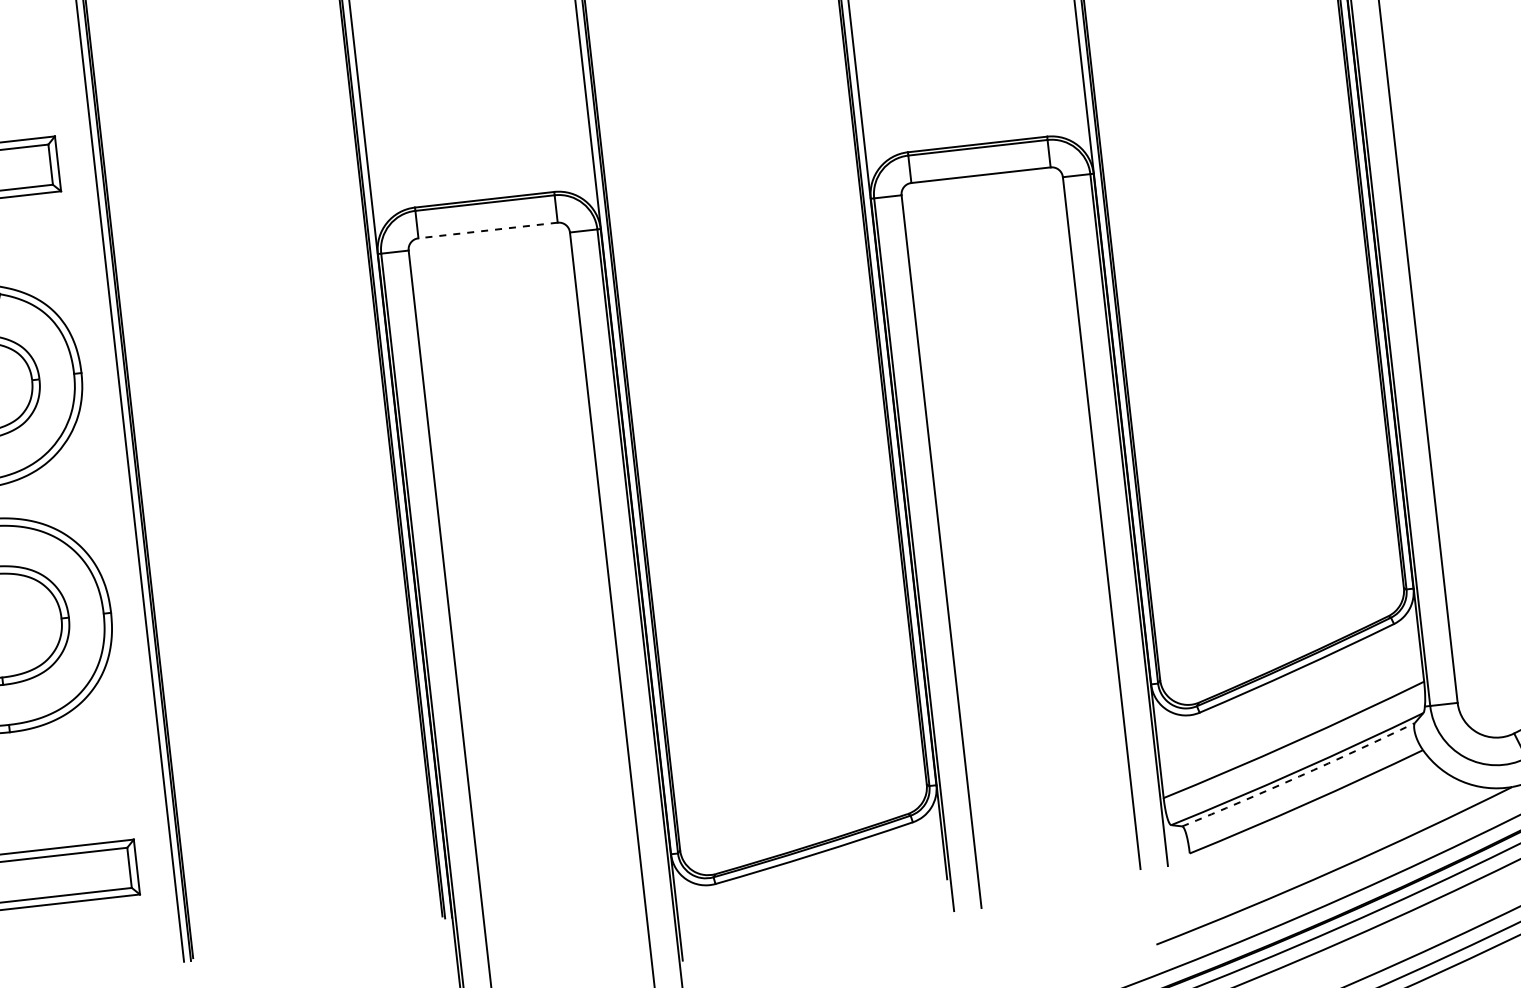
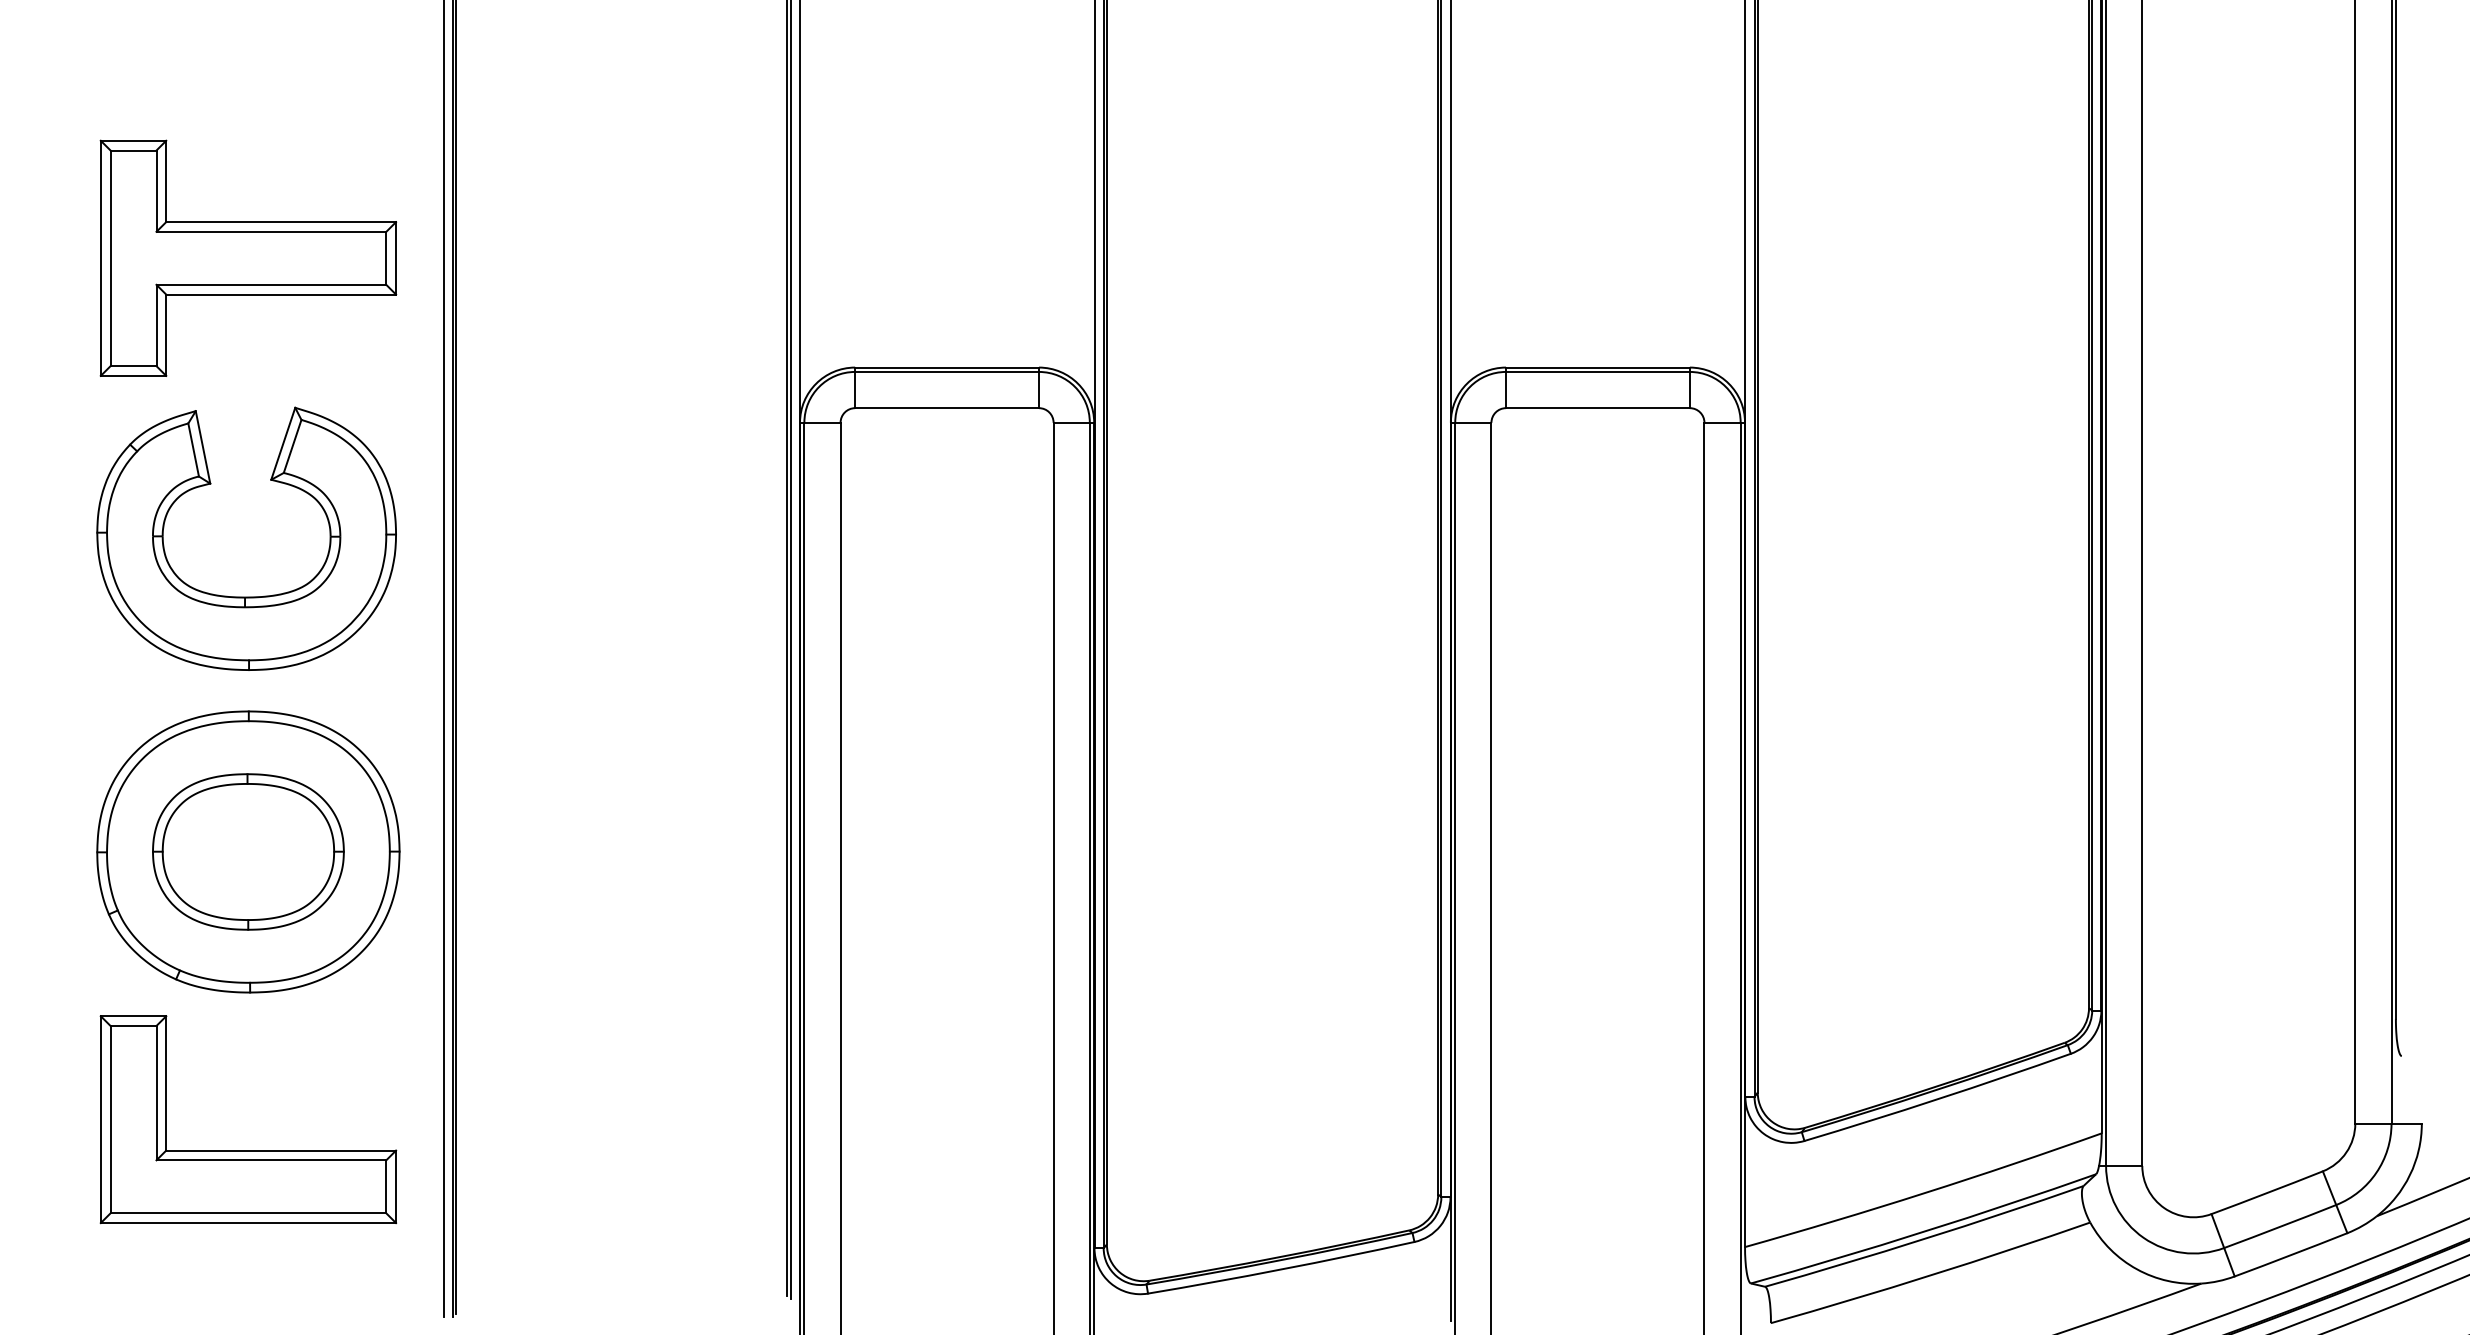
line: (488, 230) -> (947, 408), dashed -> solid
arc: (1299, 776) -> (1925, 1238), dashed -> solid

